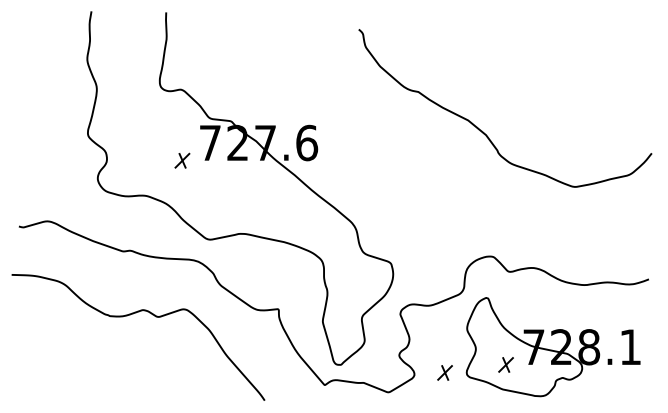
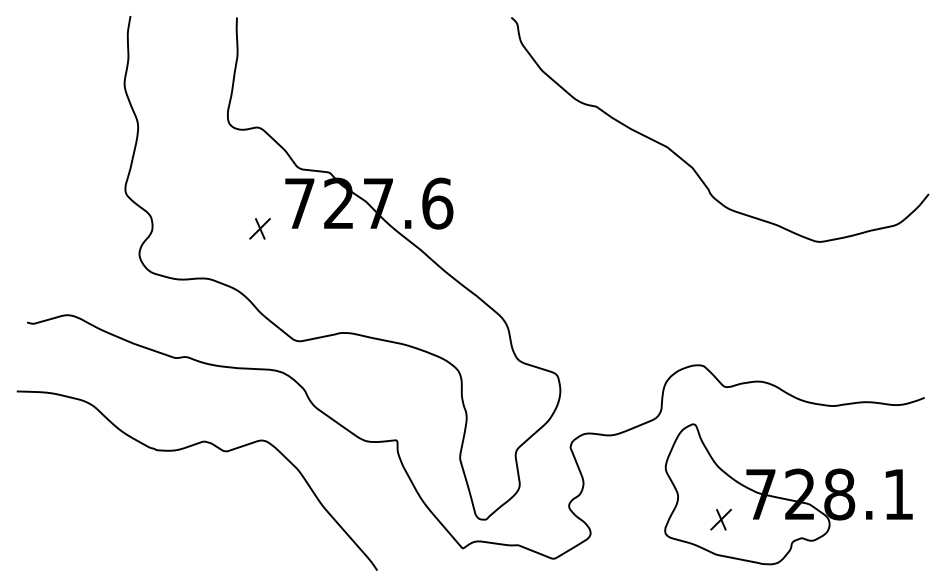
curve: (482, 130) -> (687, 161), moved
part: (444, 372) -> (633, 530), removed

